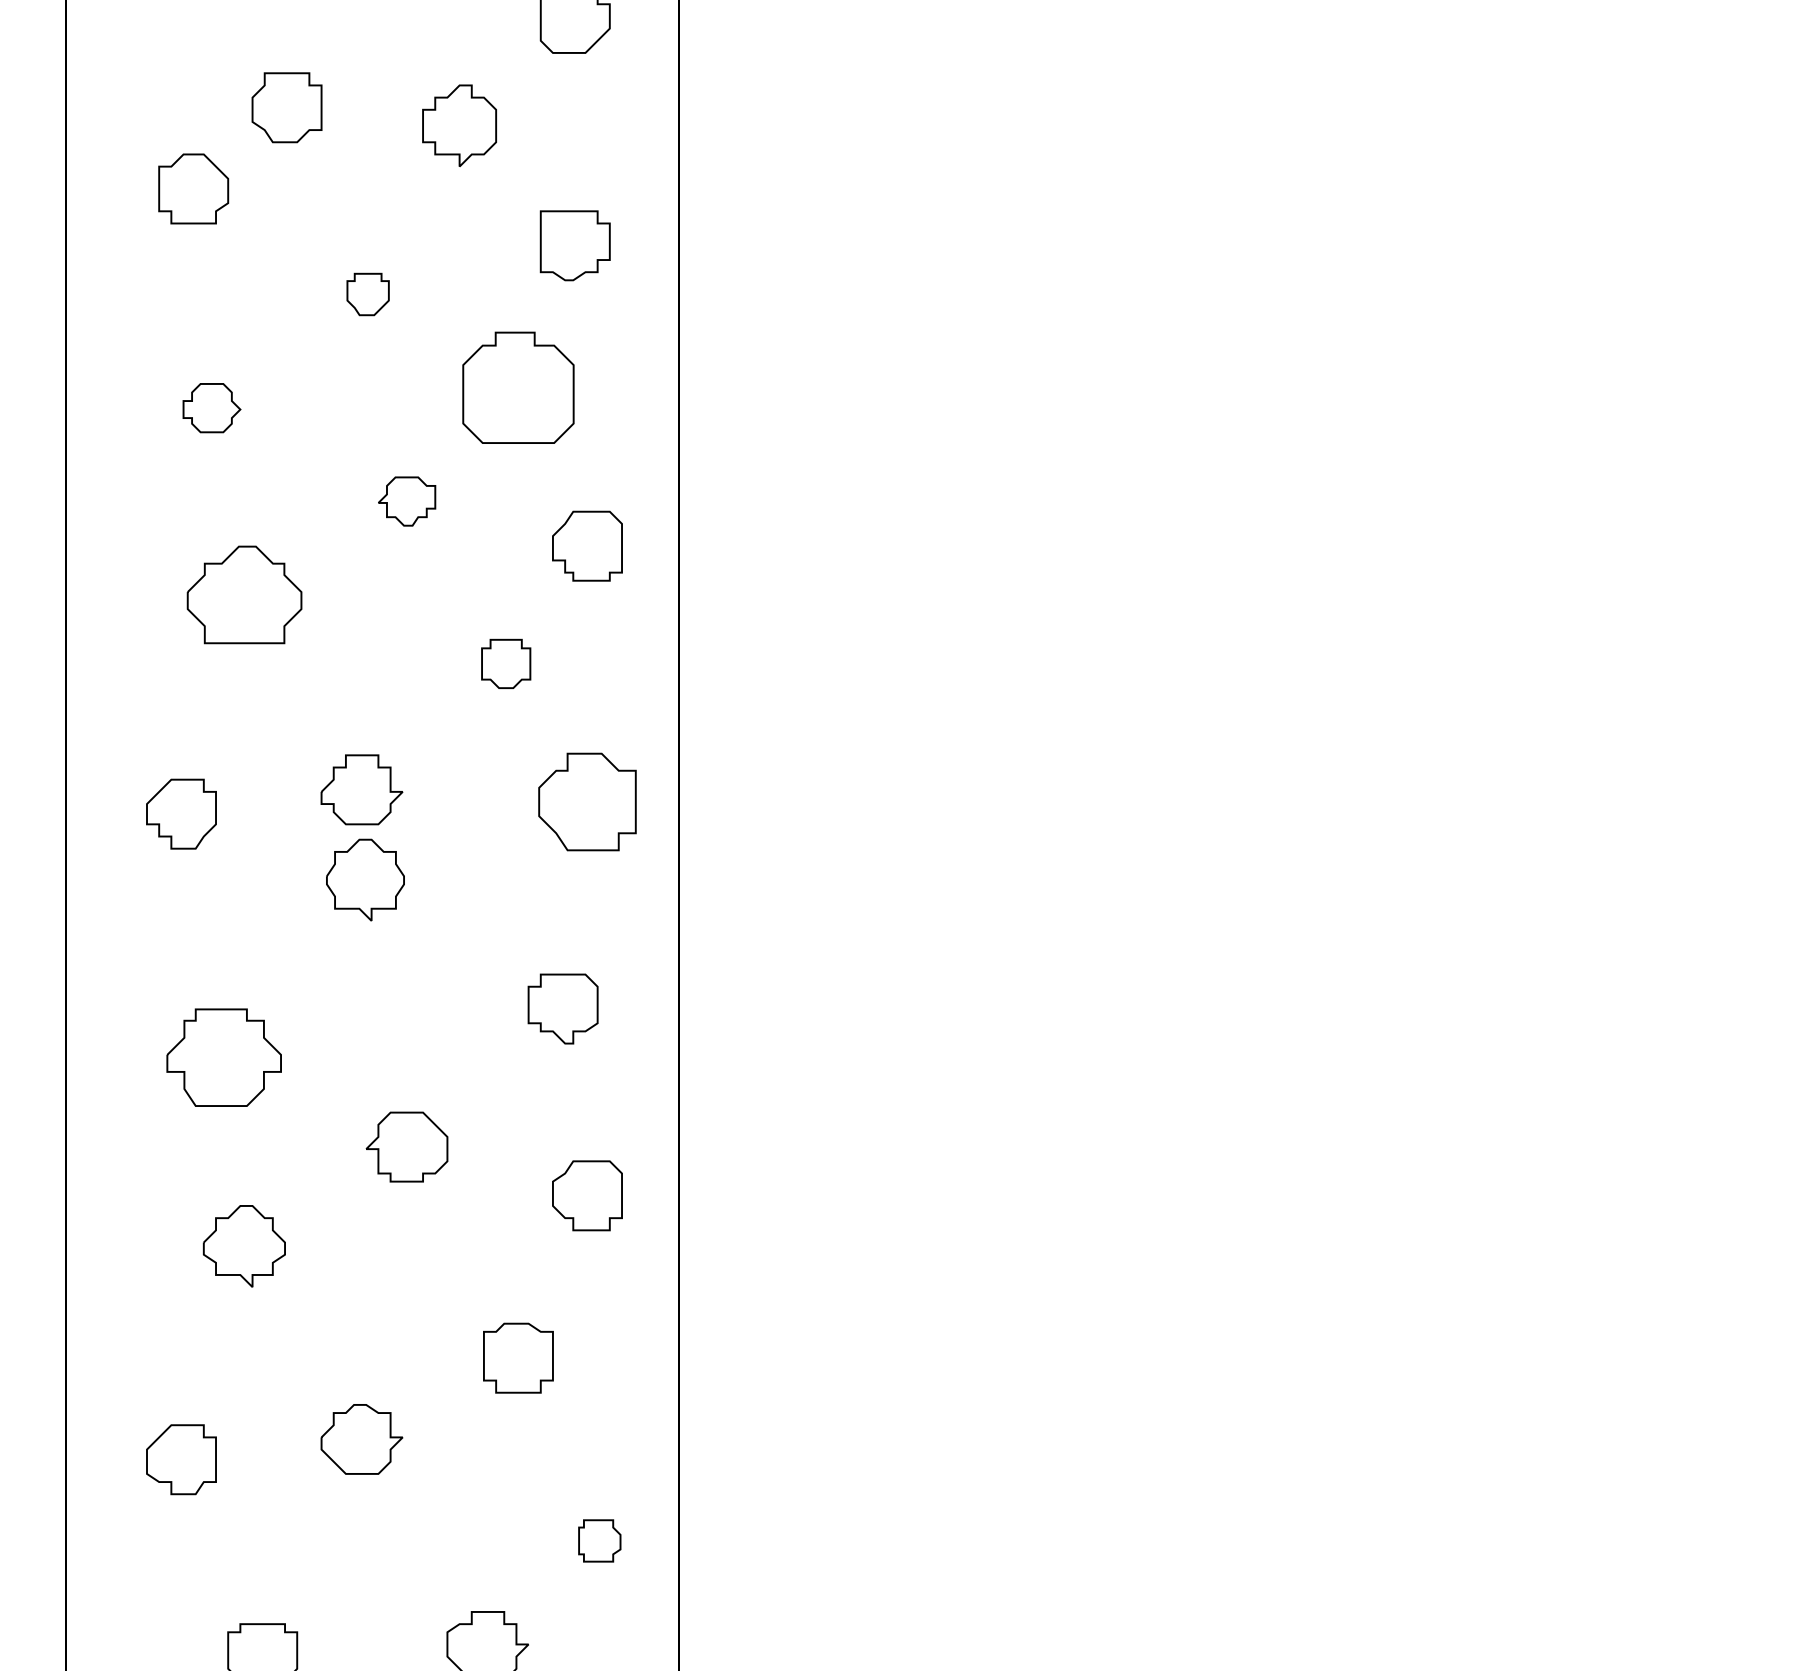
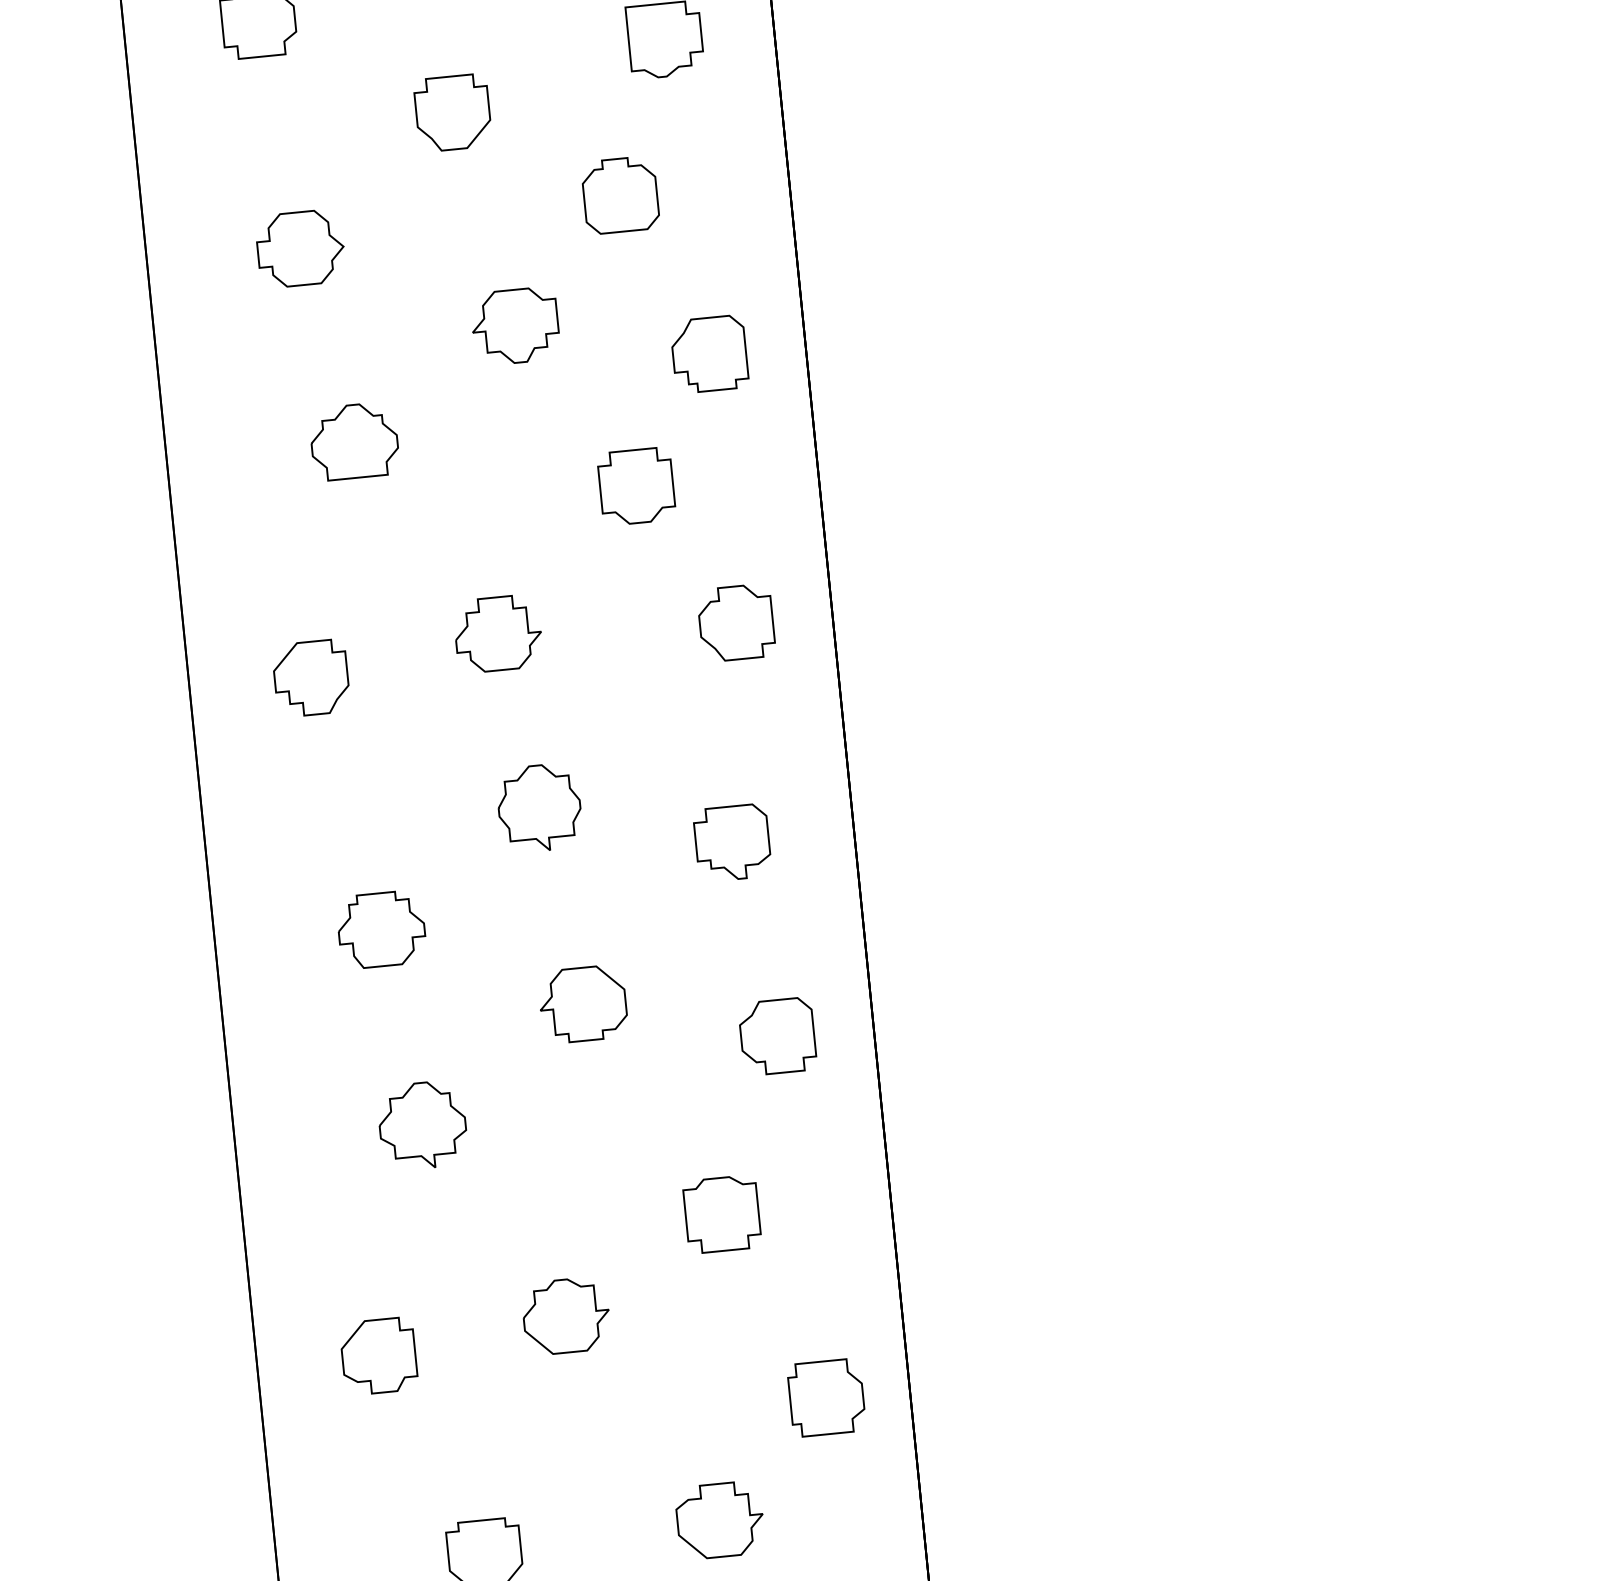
part: (367, 294) -> (452, 113), size x1.67
part: (518, 387) -> (620, 194), size x0.62
part: (211, 407) -> (300, 248), size x1.43
part: (406, 501) -> (514, 326), size x1.43
part: (243, 594) -> (353, 441), size x0.71
part: (505, 663) -> (635, 486), size x1.43
part: (587, 801) -> (736, 622), size x0.71
part: (365, 879) -> (539, 807), moved
part: (223, 1057) -> (380, 929), size x0.71
part: (599, 1540) -> (826, 1397), size x1.67

